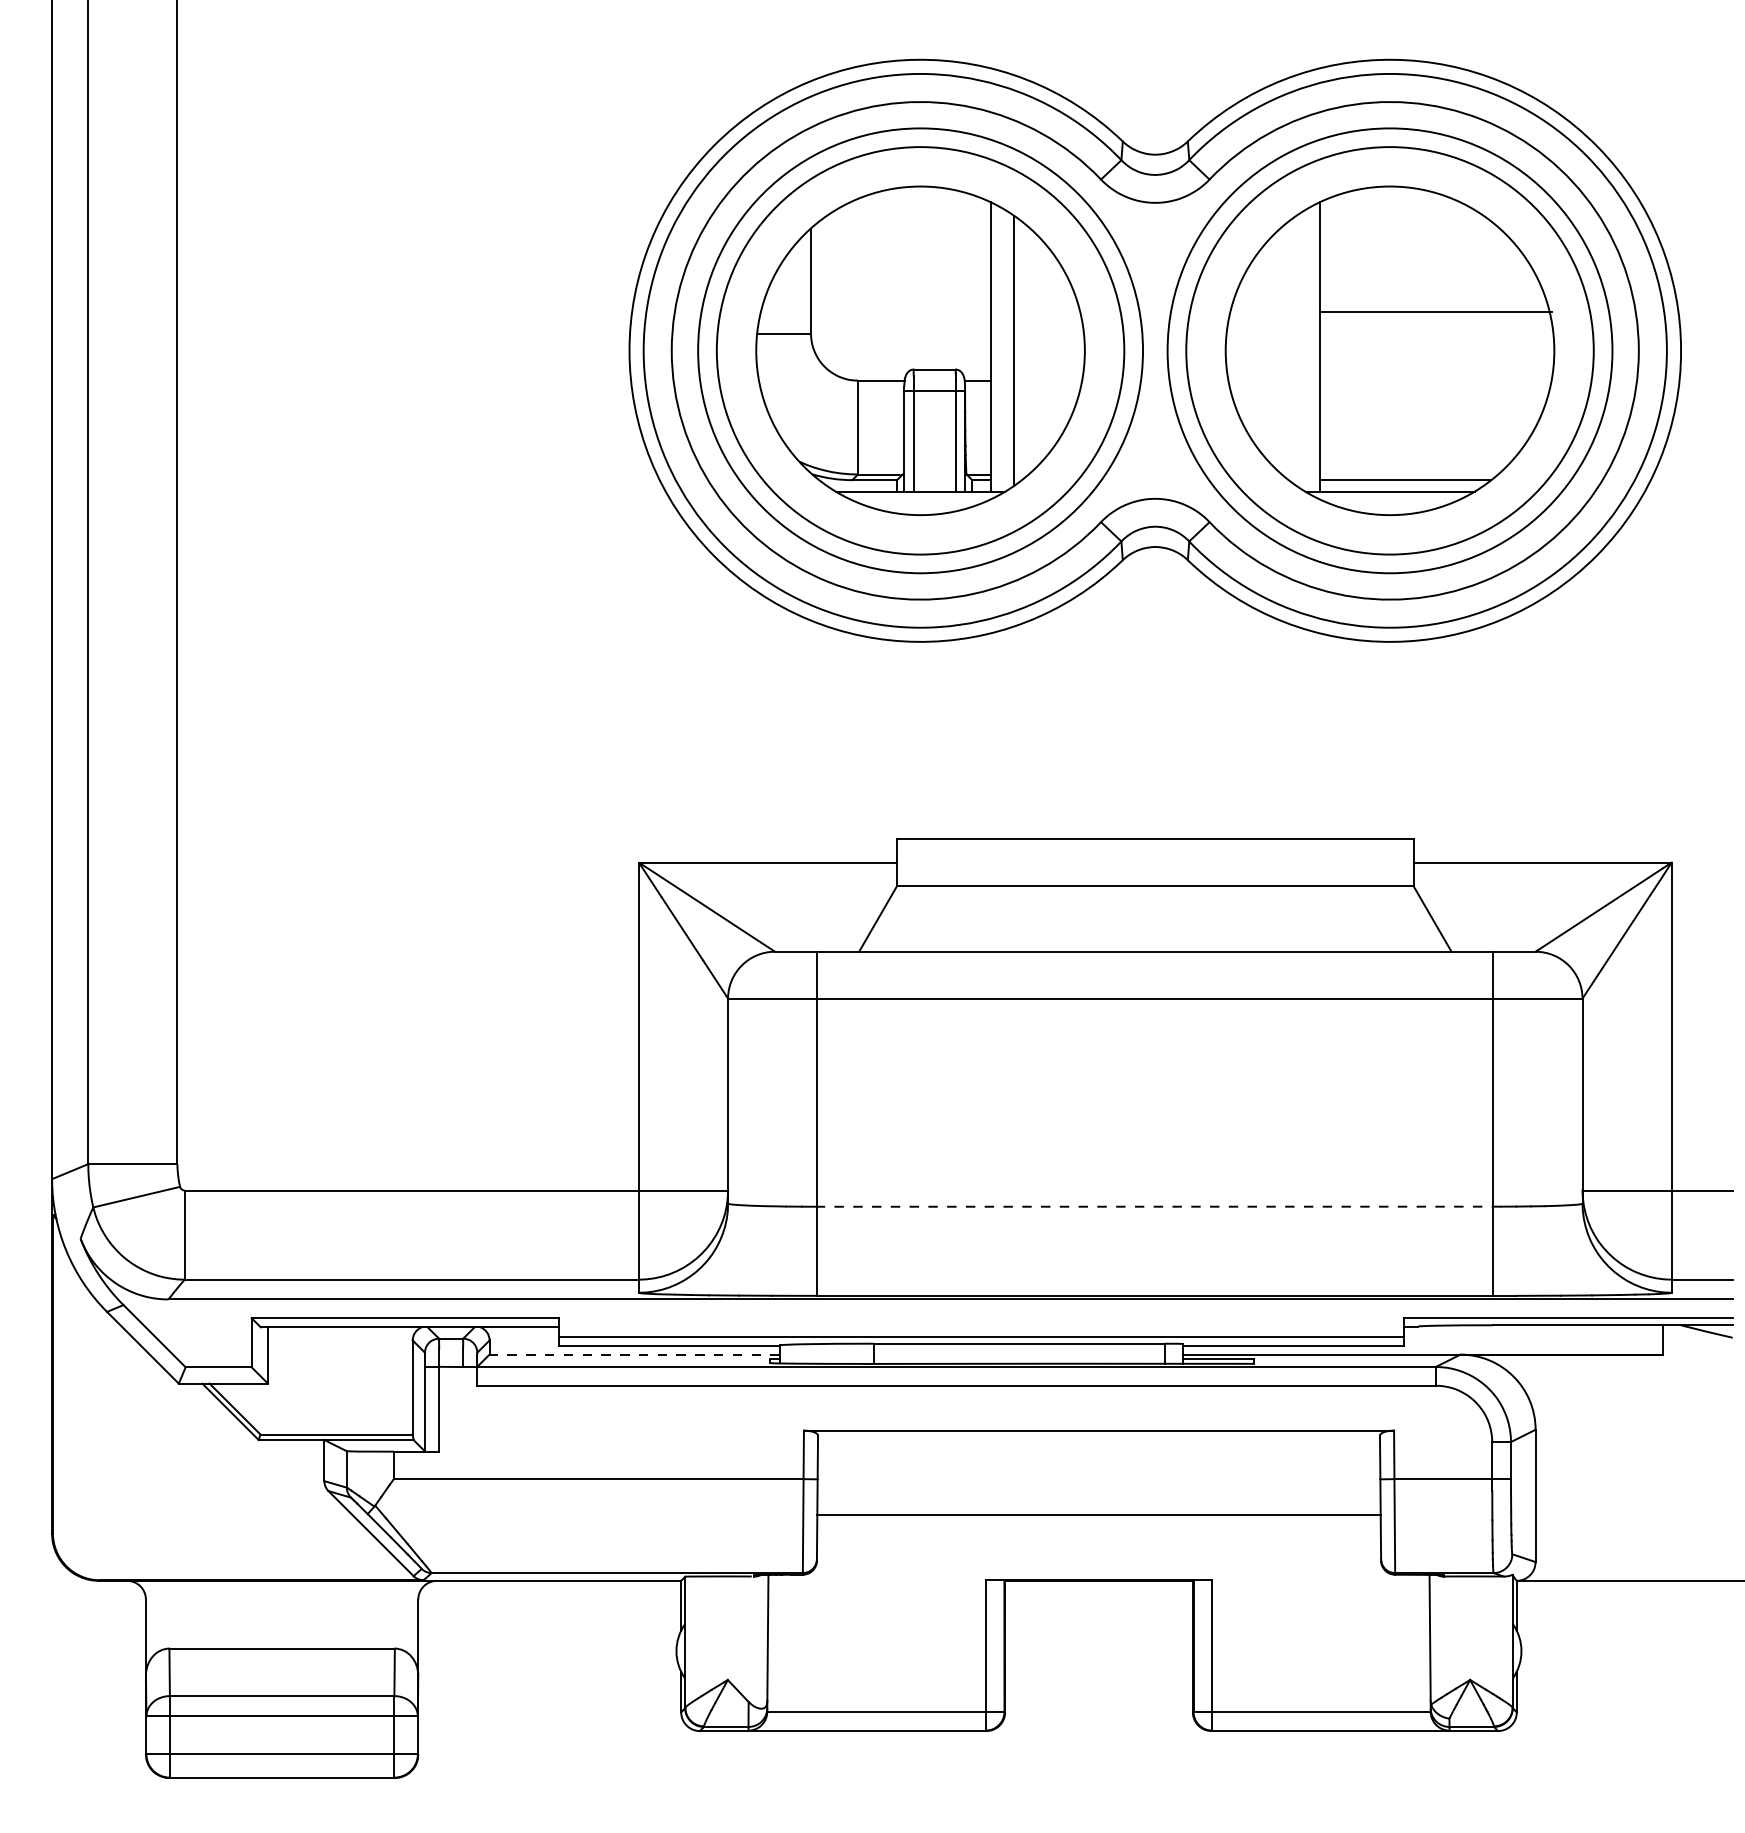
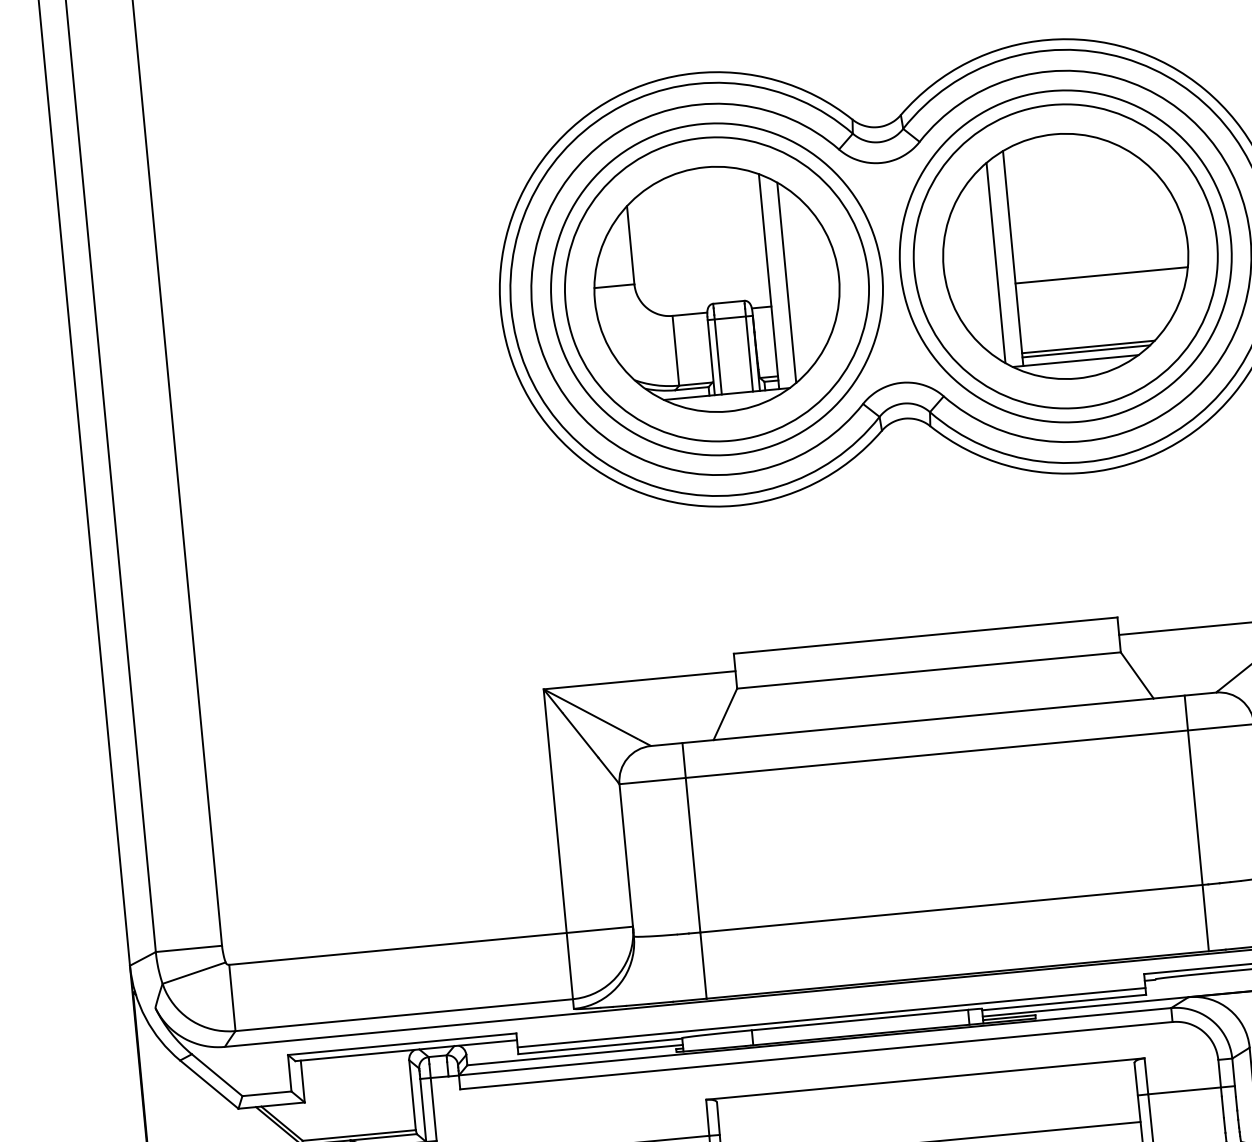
line: (1435, 311) -> (1101, 275), moved
line: (1296, 350) -> (996, 262), added
line: (1408, 474) -> (1088, 346), added
line: (1159, 1206) -> (954, 908), dashed -> solid
line: (634, 1354) -> (574, 1055), dashed -> solid

